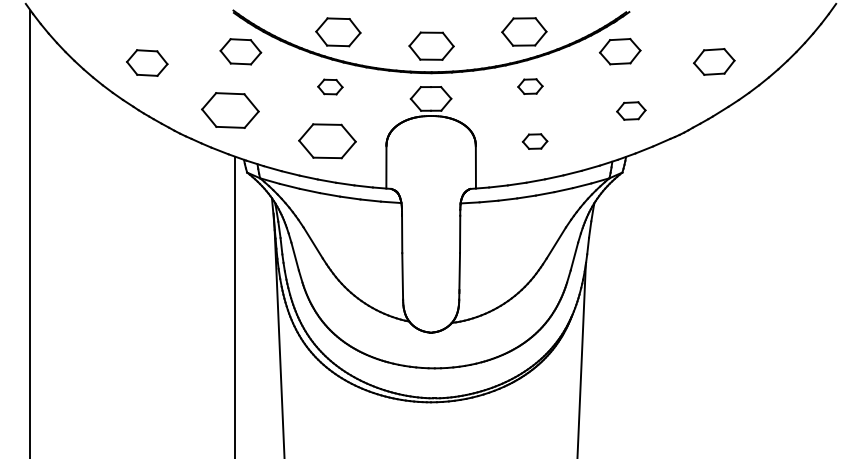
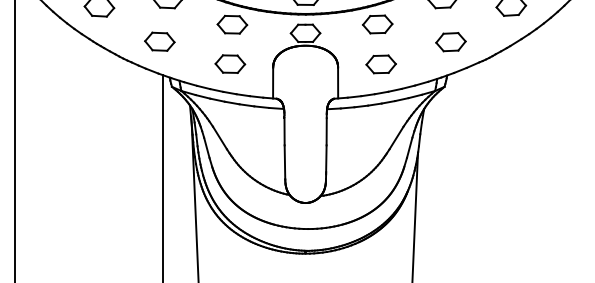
part: (330, 86) -> (232, 24), size x1.67
part: (530, 86) -> (377, 24), size x1.67
part: (230, 110) -> (159, 41), size x0.71
part: (631, 110) -> (451, 41), size x1.43
part: (327, 141) -> (230, 64), size x0.71
part: (534, 141) -> (380, 64), size x1.67

